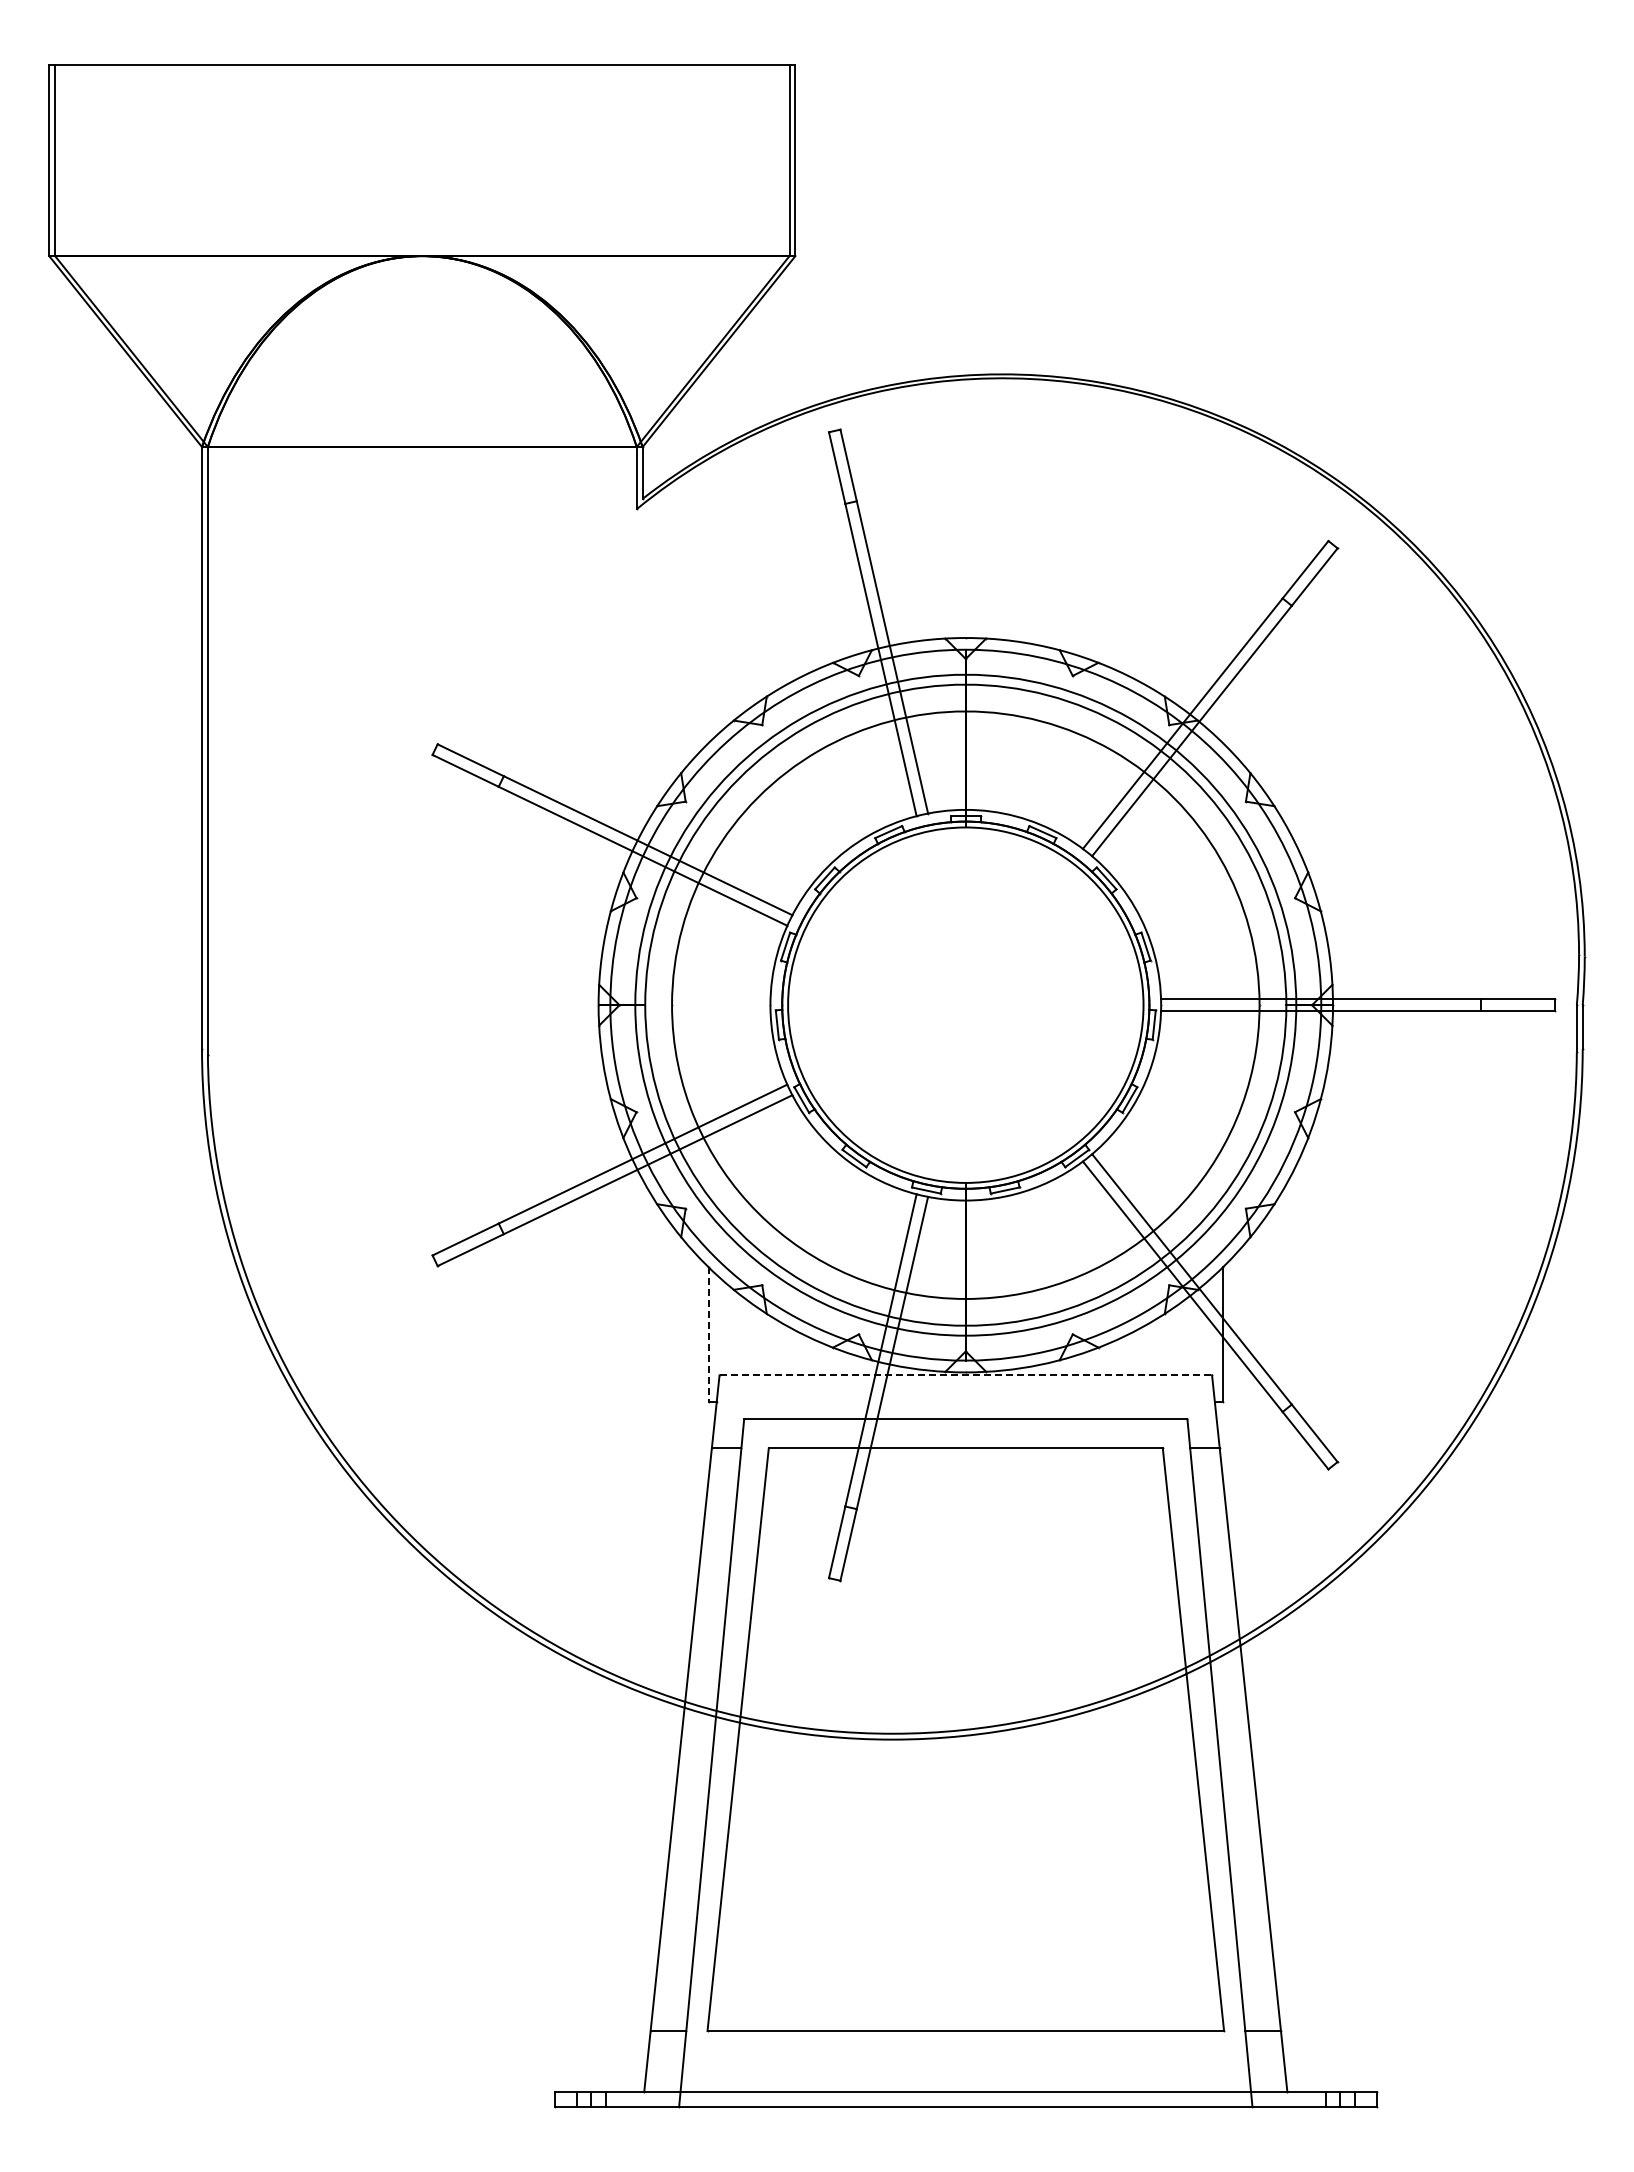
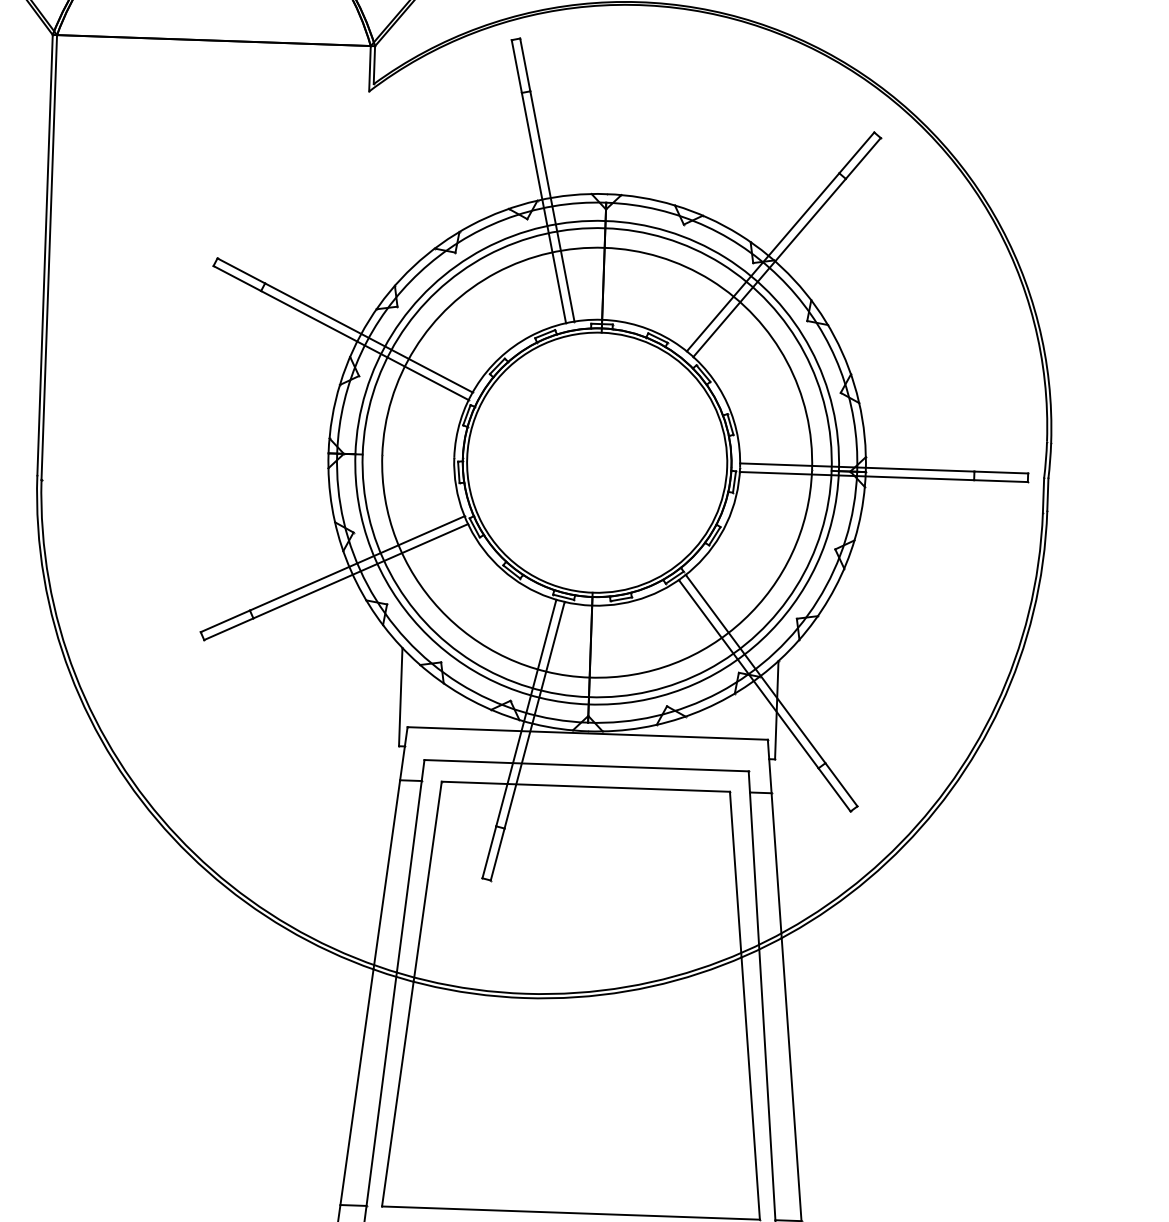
line: (708, 1335) -> (400, 697), dashed -> solid
line: (966, 1375) -> (588, 733), dashed -> solid

